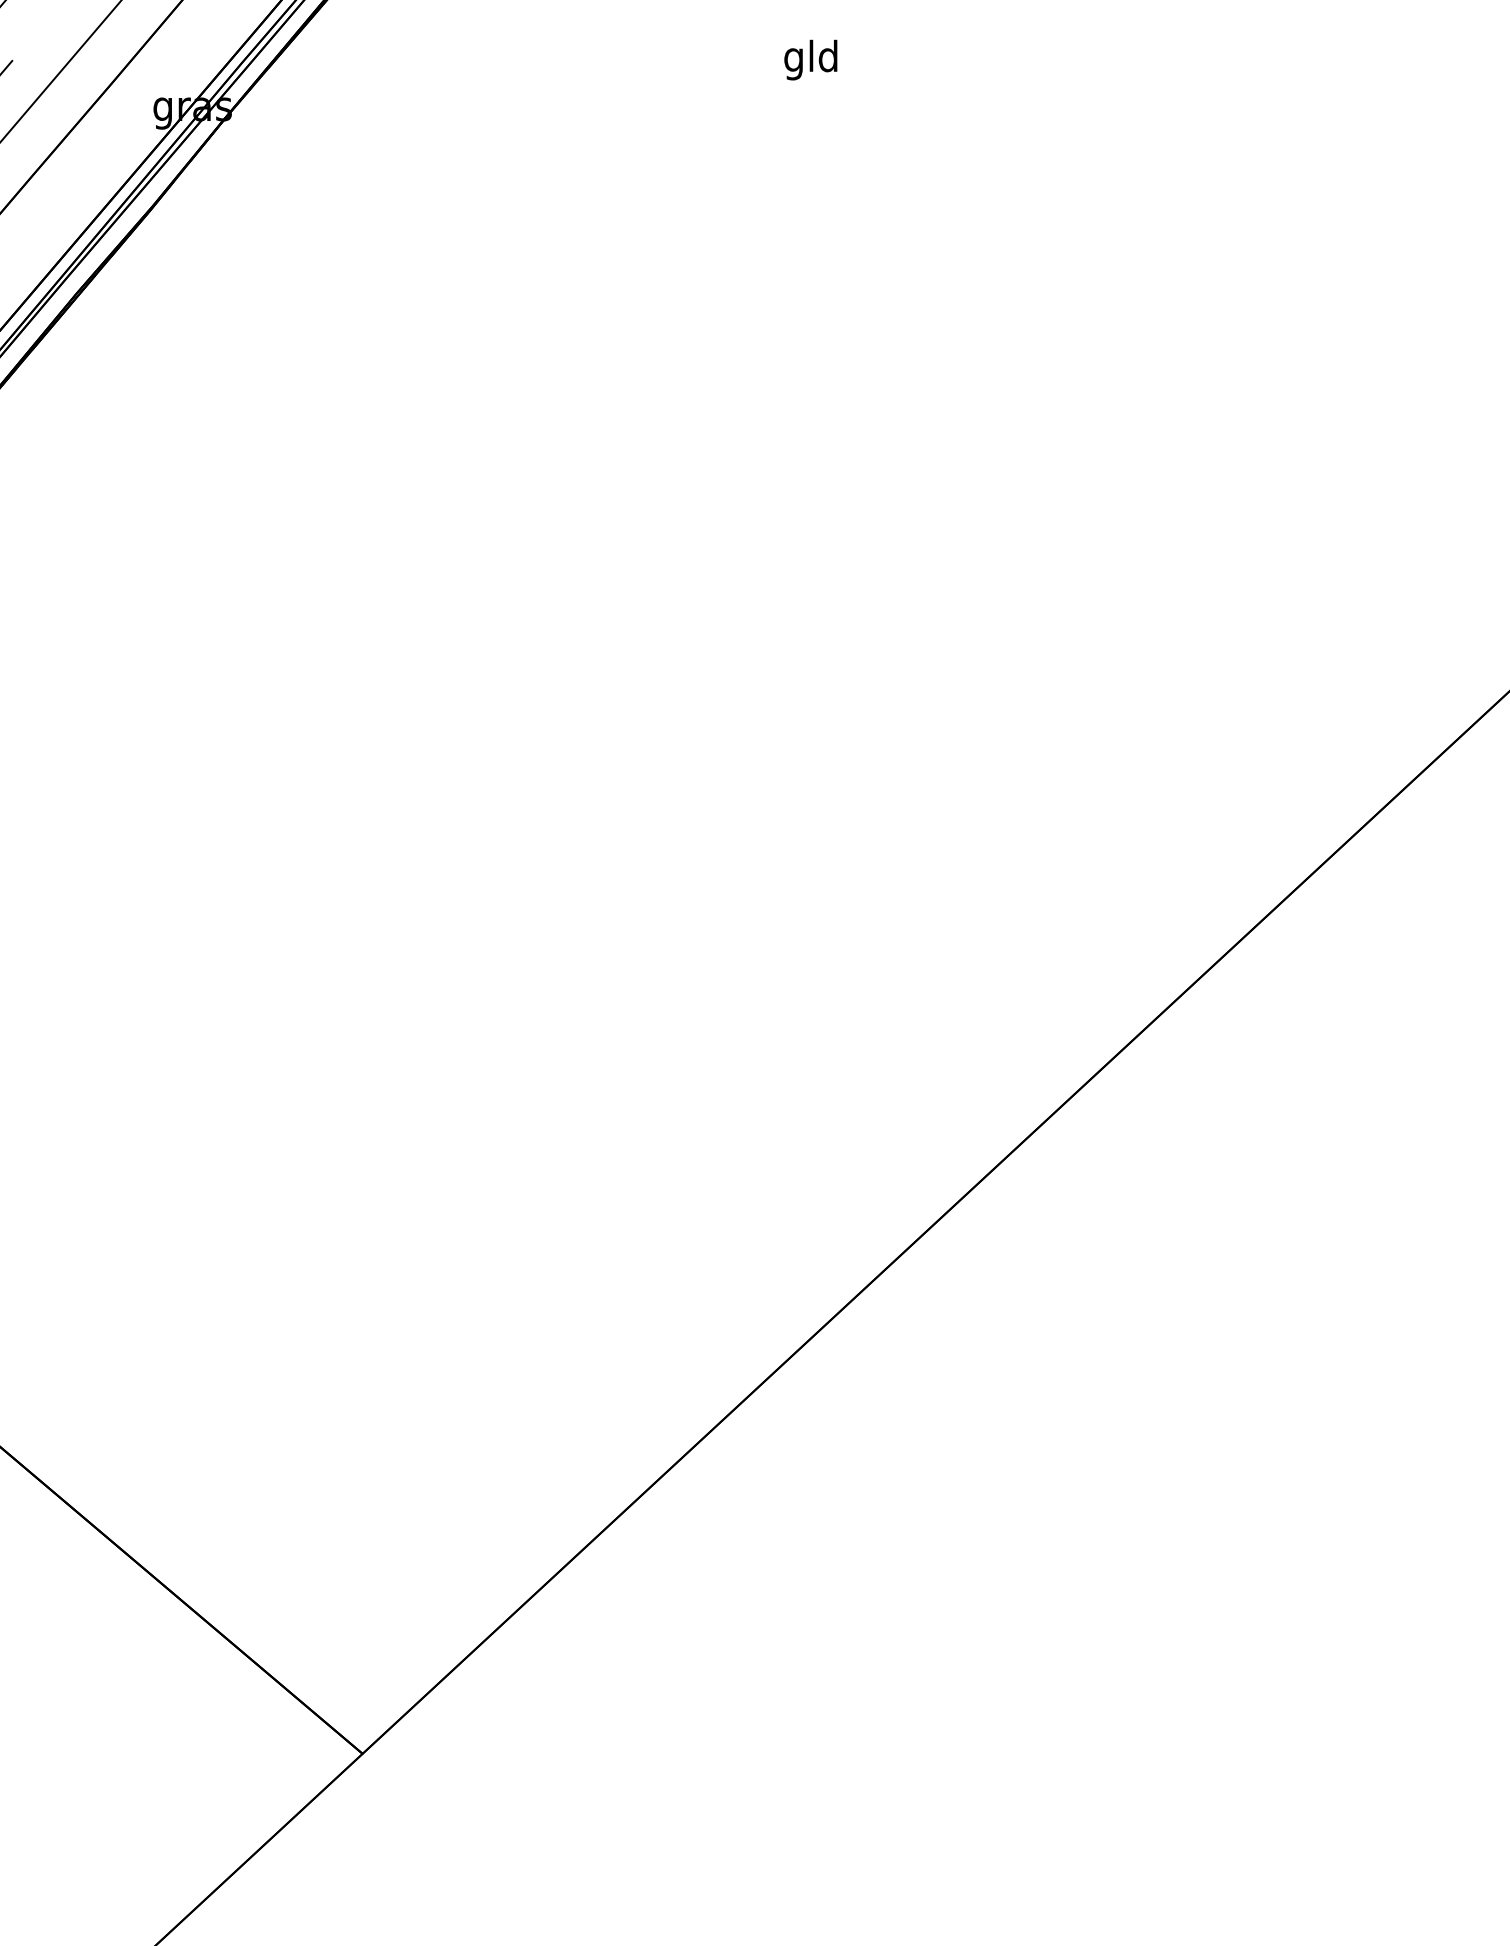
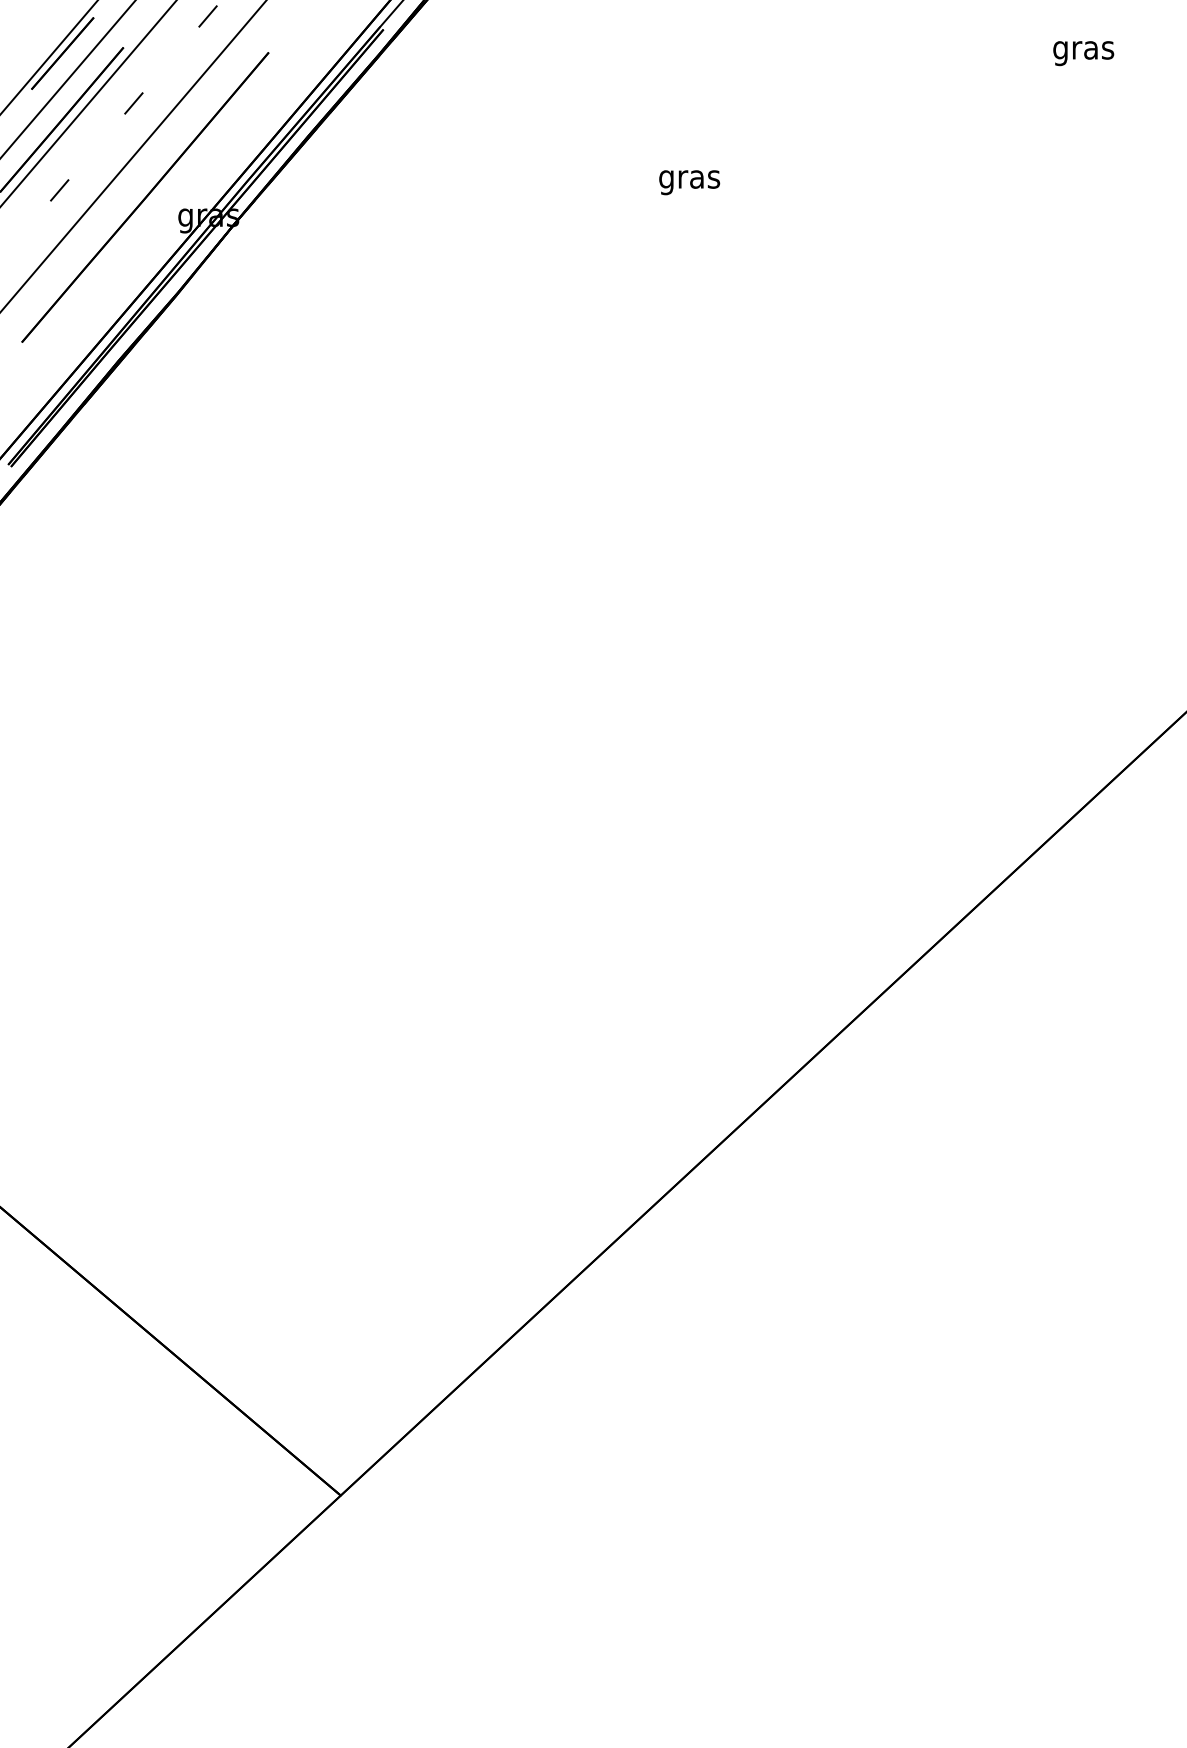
text: (811, 60) -> (689, 179), gld -> gras

